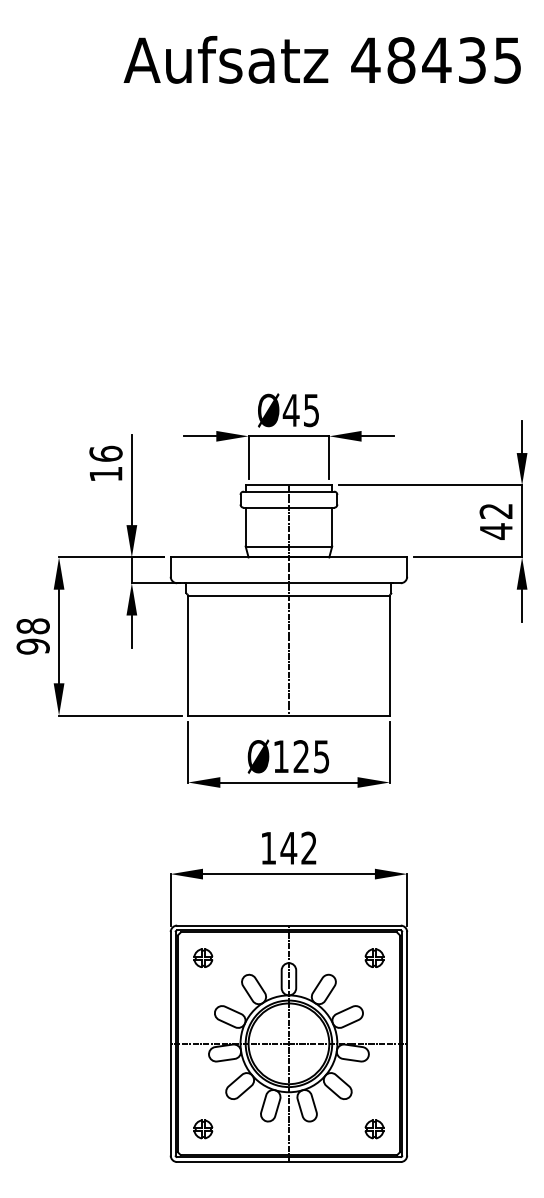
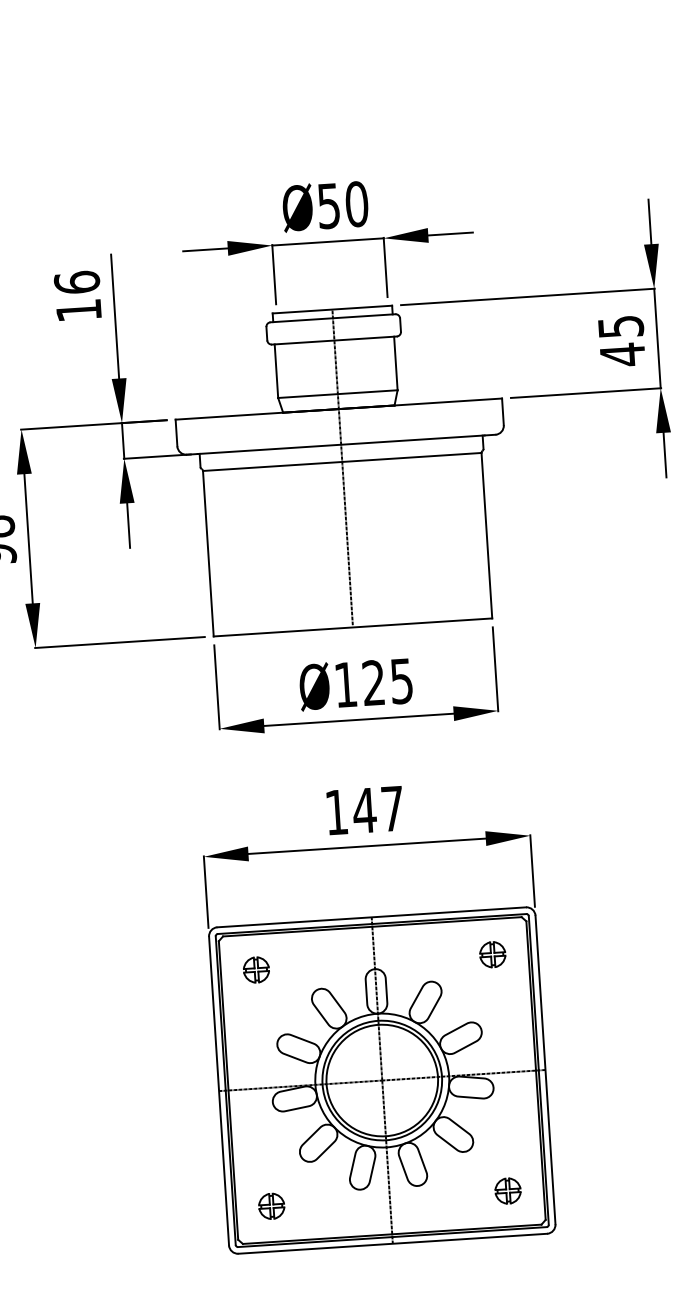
text: (300, 410) -> (341, 205), Ø45 -> Ø50
text: (495, 510) -> (619, 325), 42 -> 45
text: (308, 847) -> (391, 807), 142 -> 147

